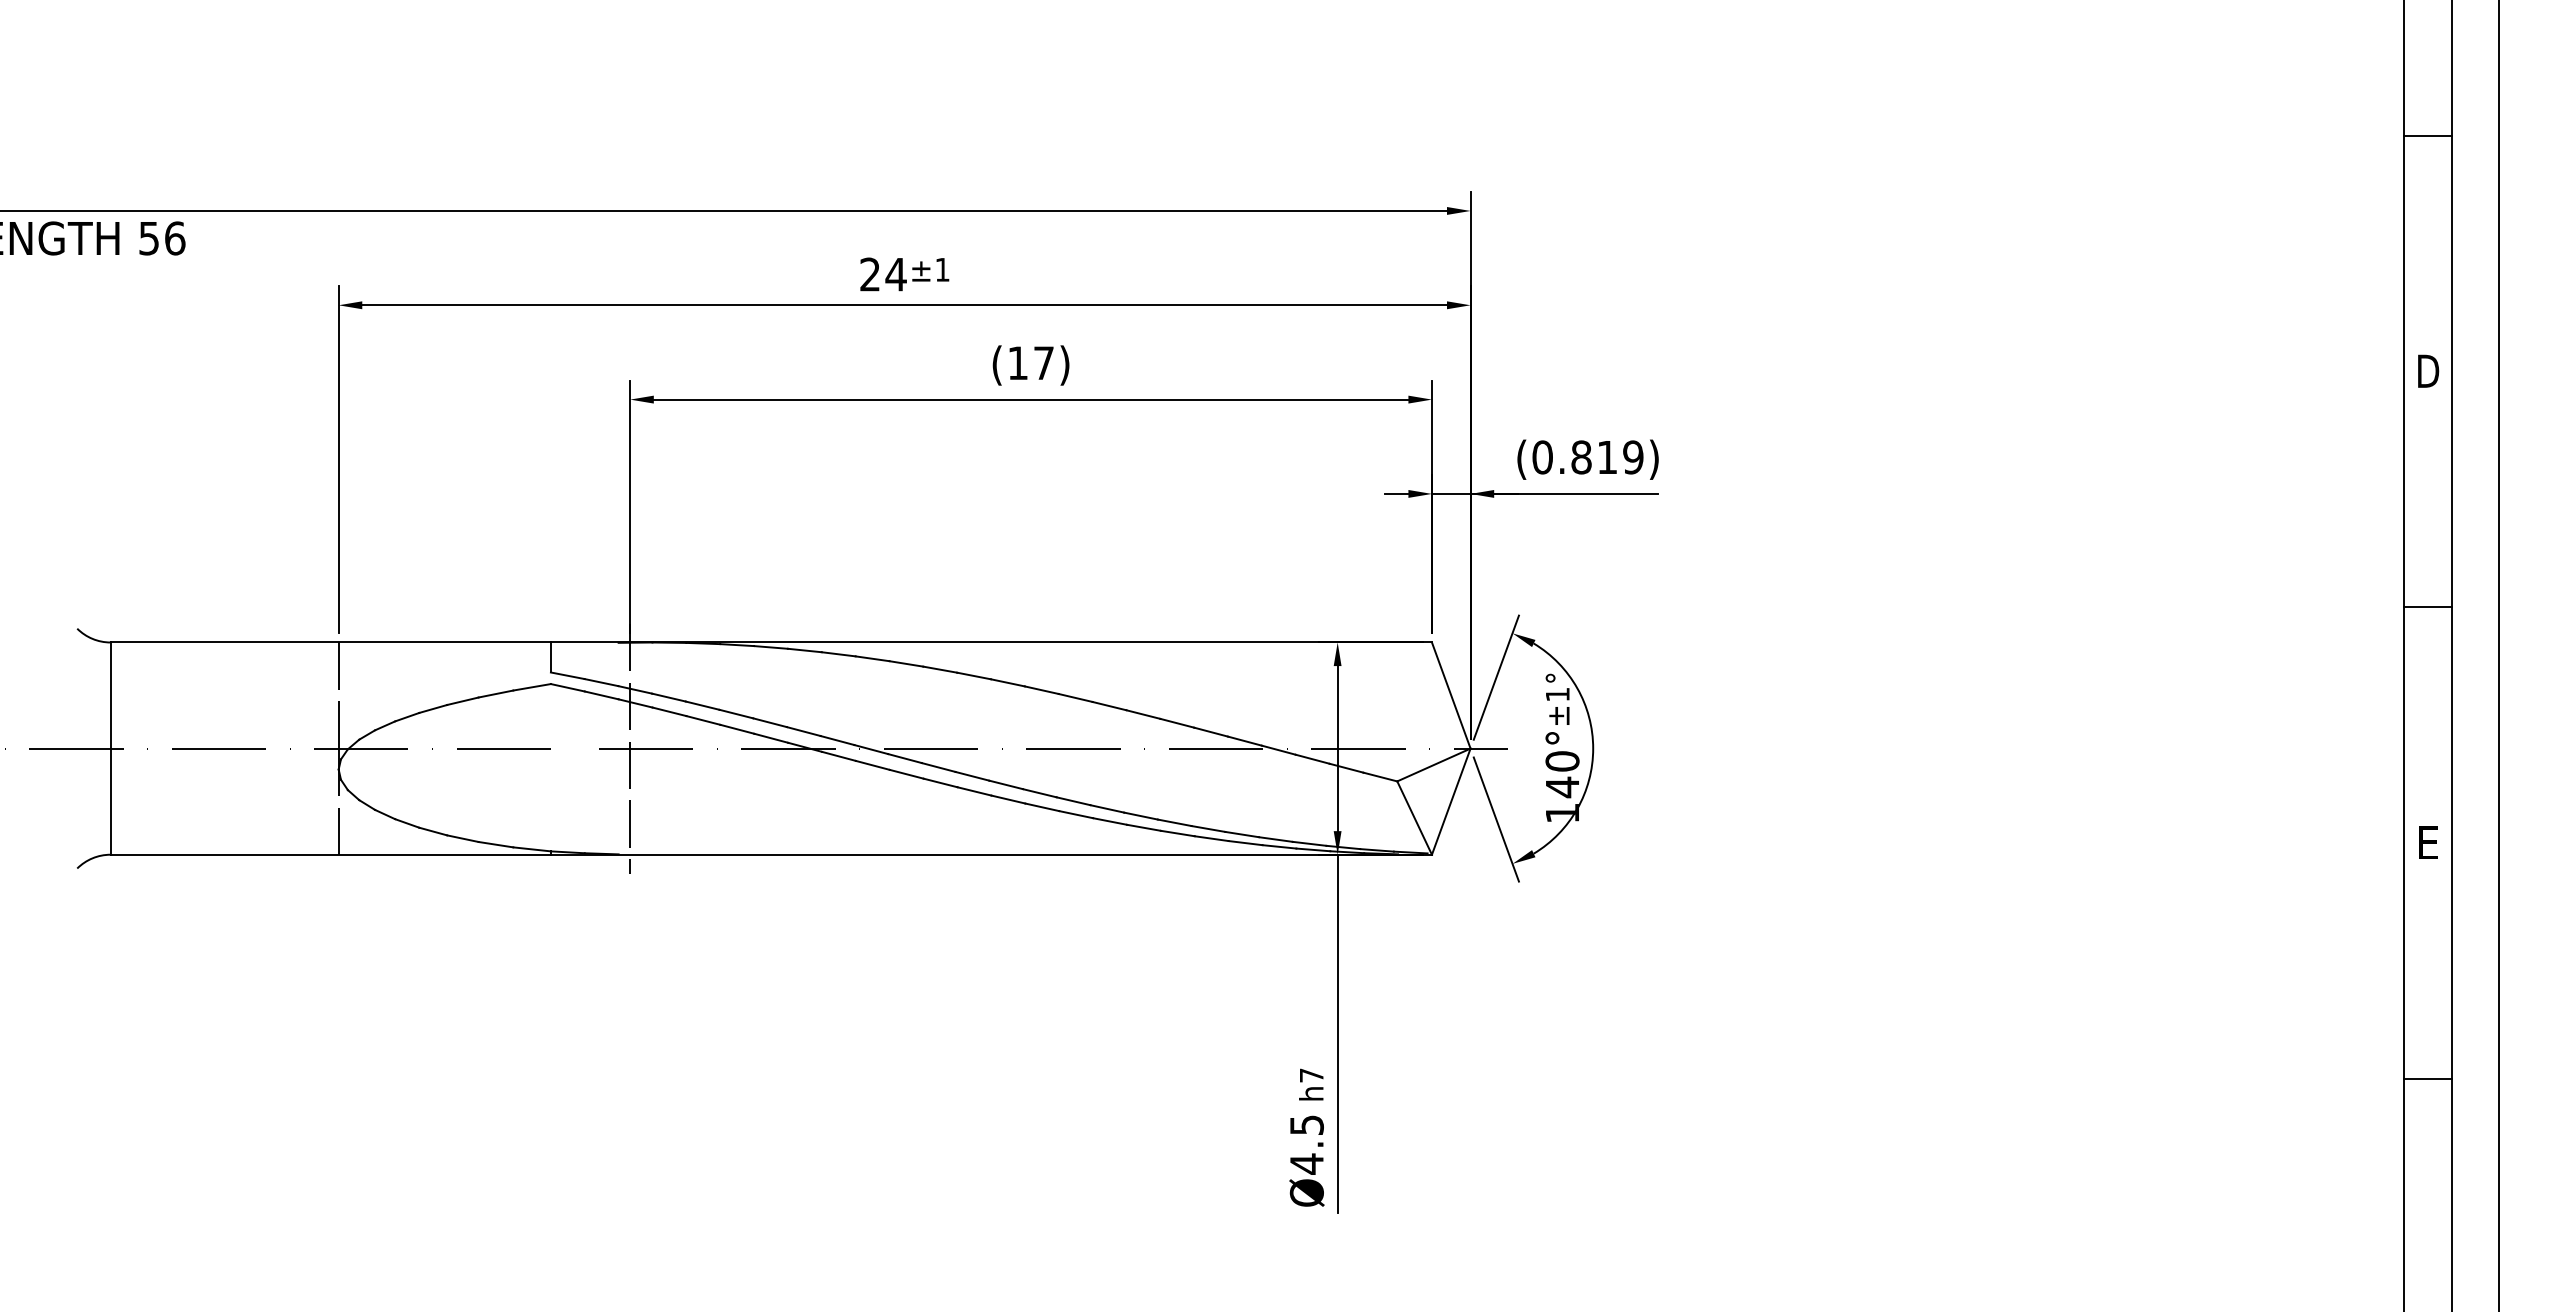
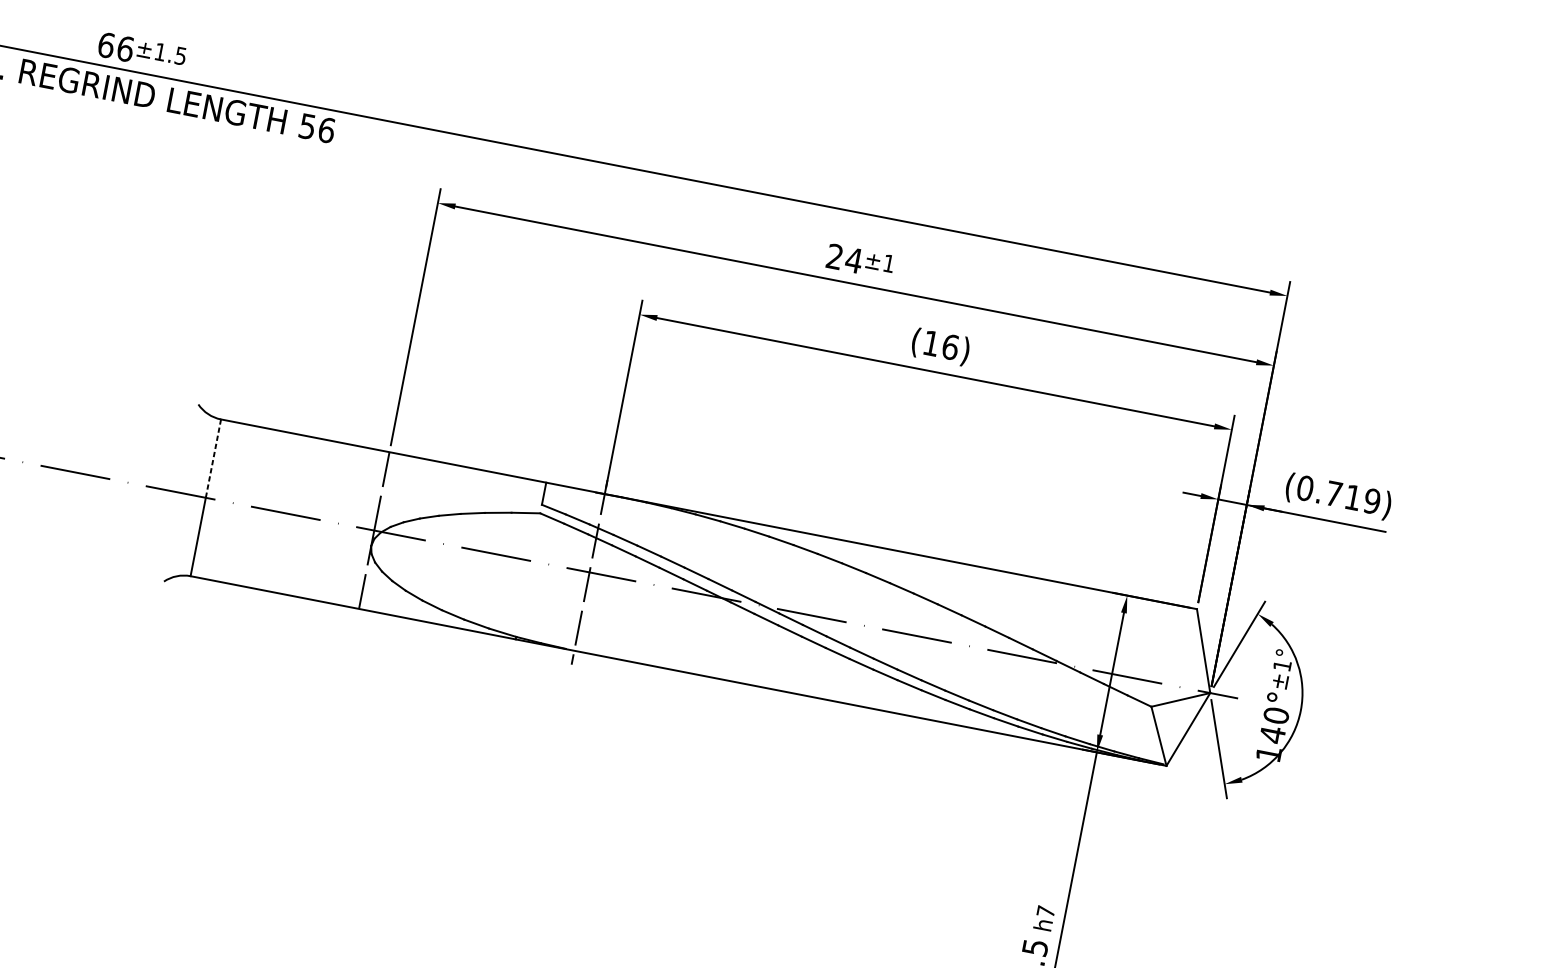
text: (1044, 363) -> (950, 347), (17) -> (16)
text: (1581, 457) -> (1333, 493), (0.819) -> (0.719)
line: (110, 696) -> (213, 459), solid -> dashed

